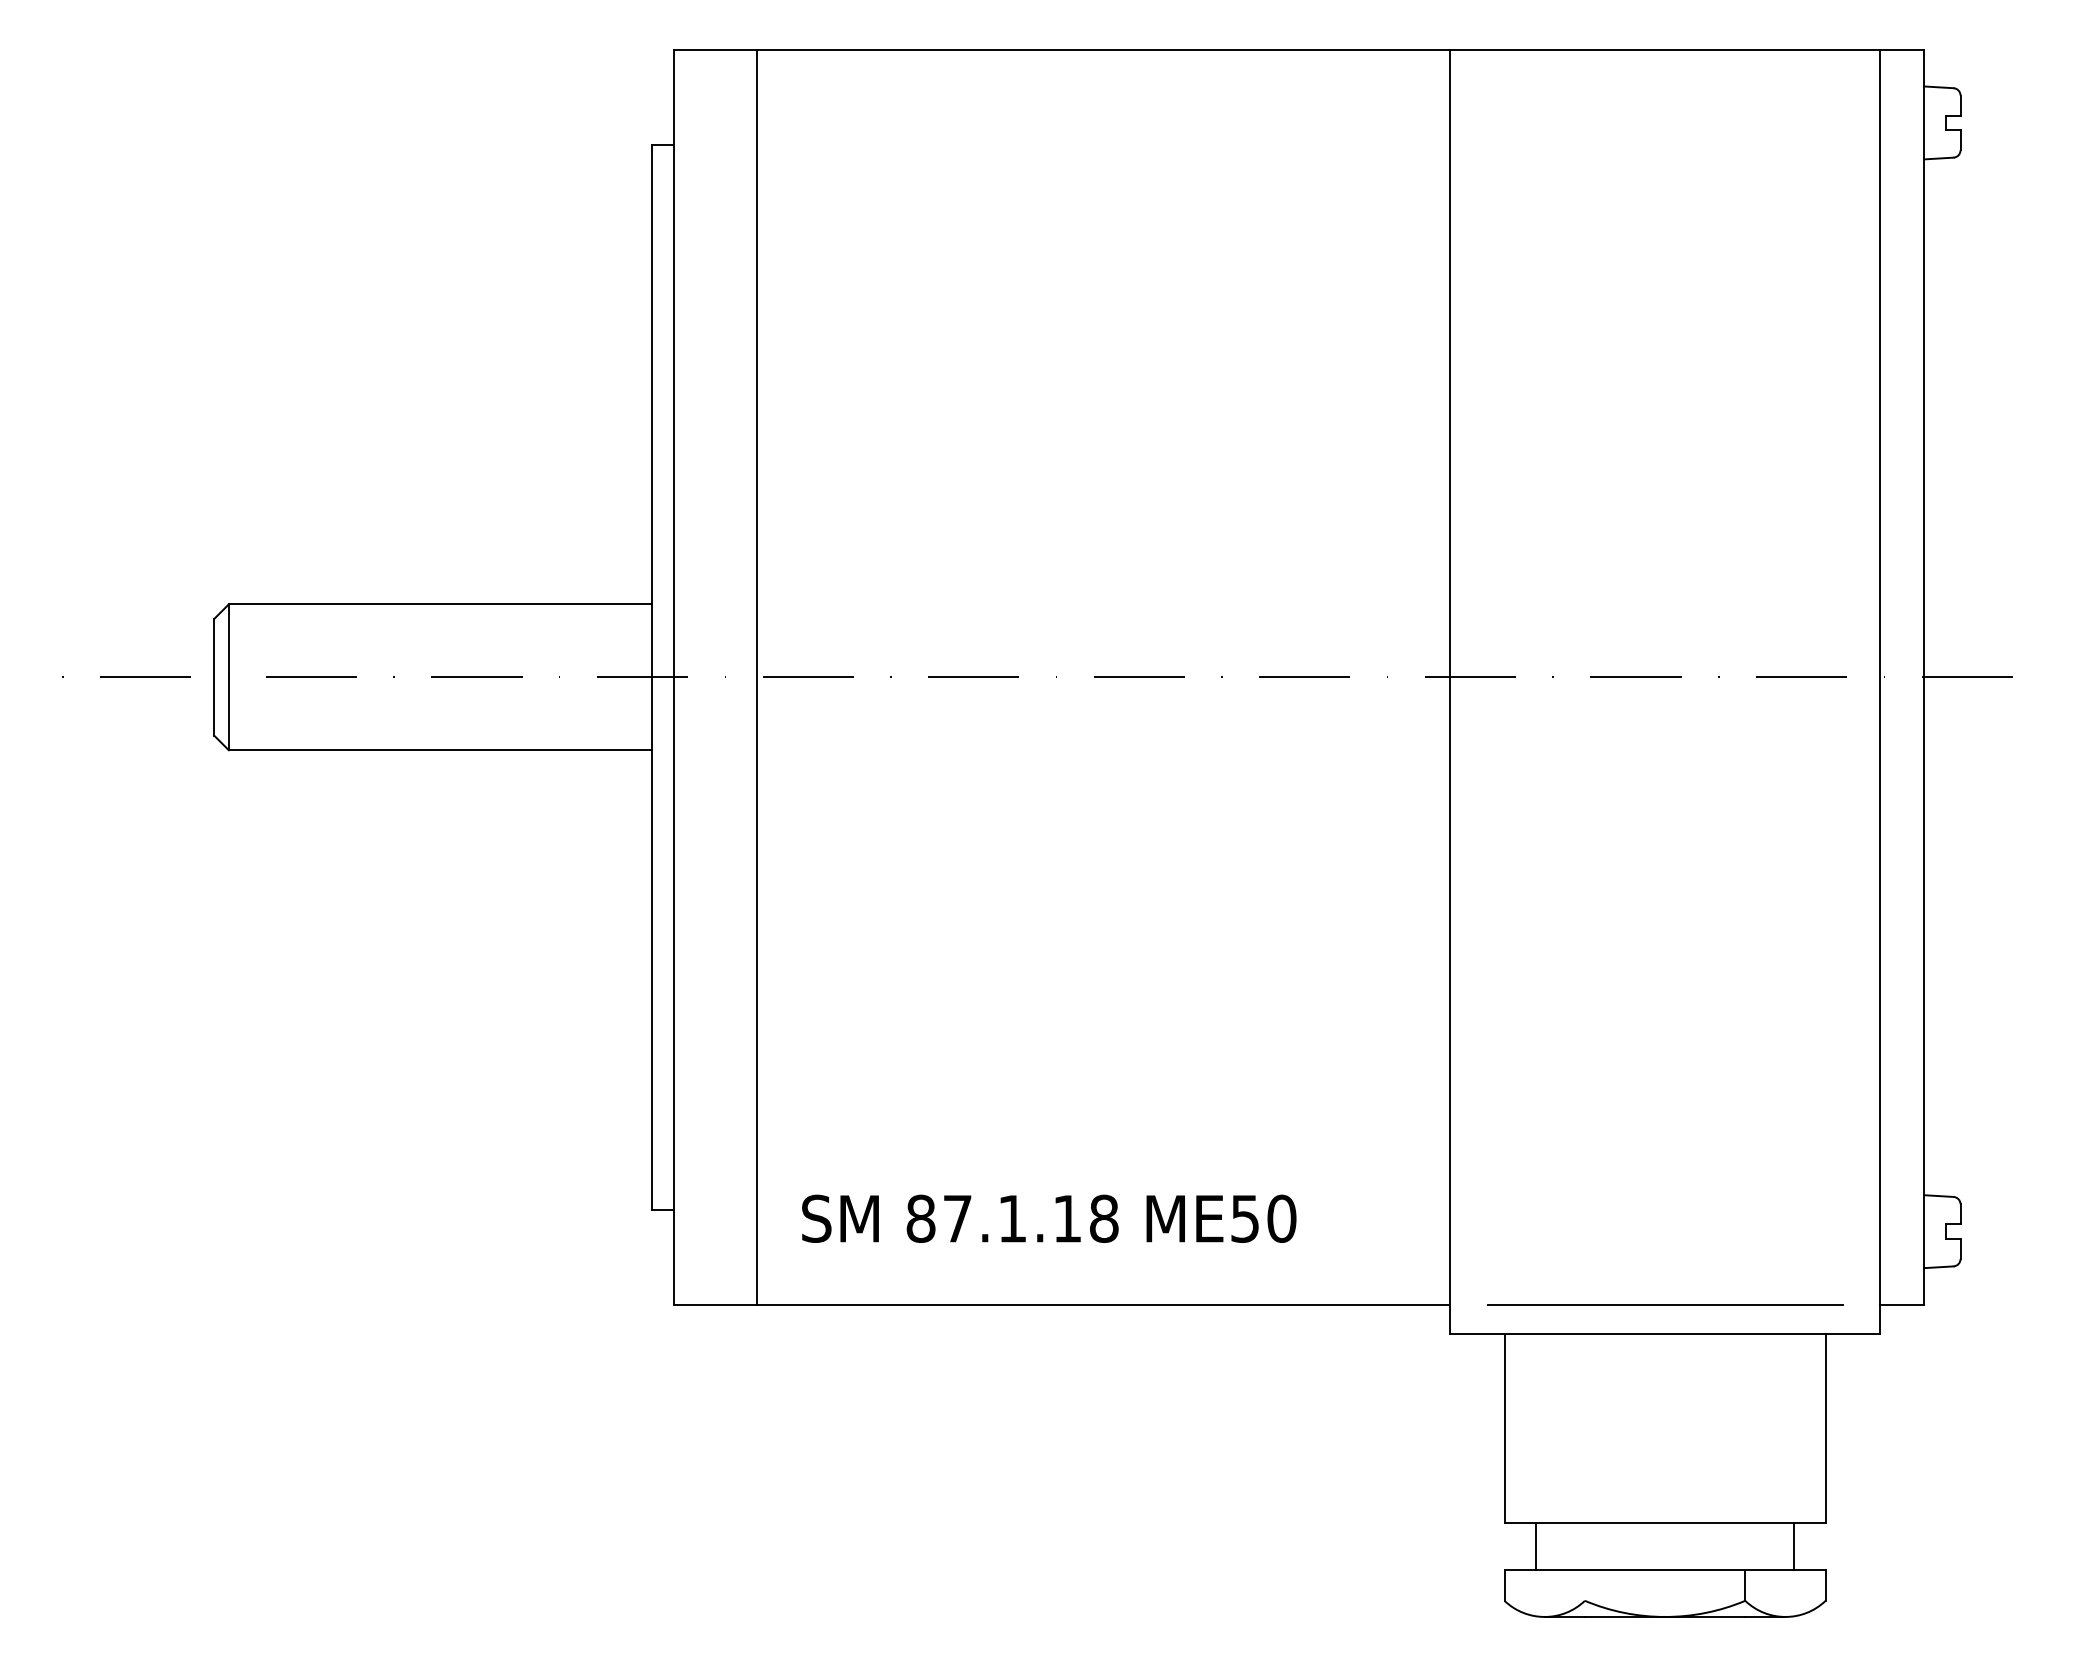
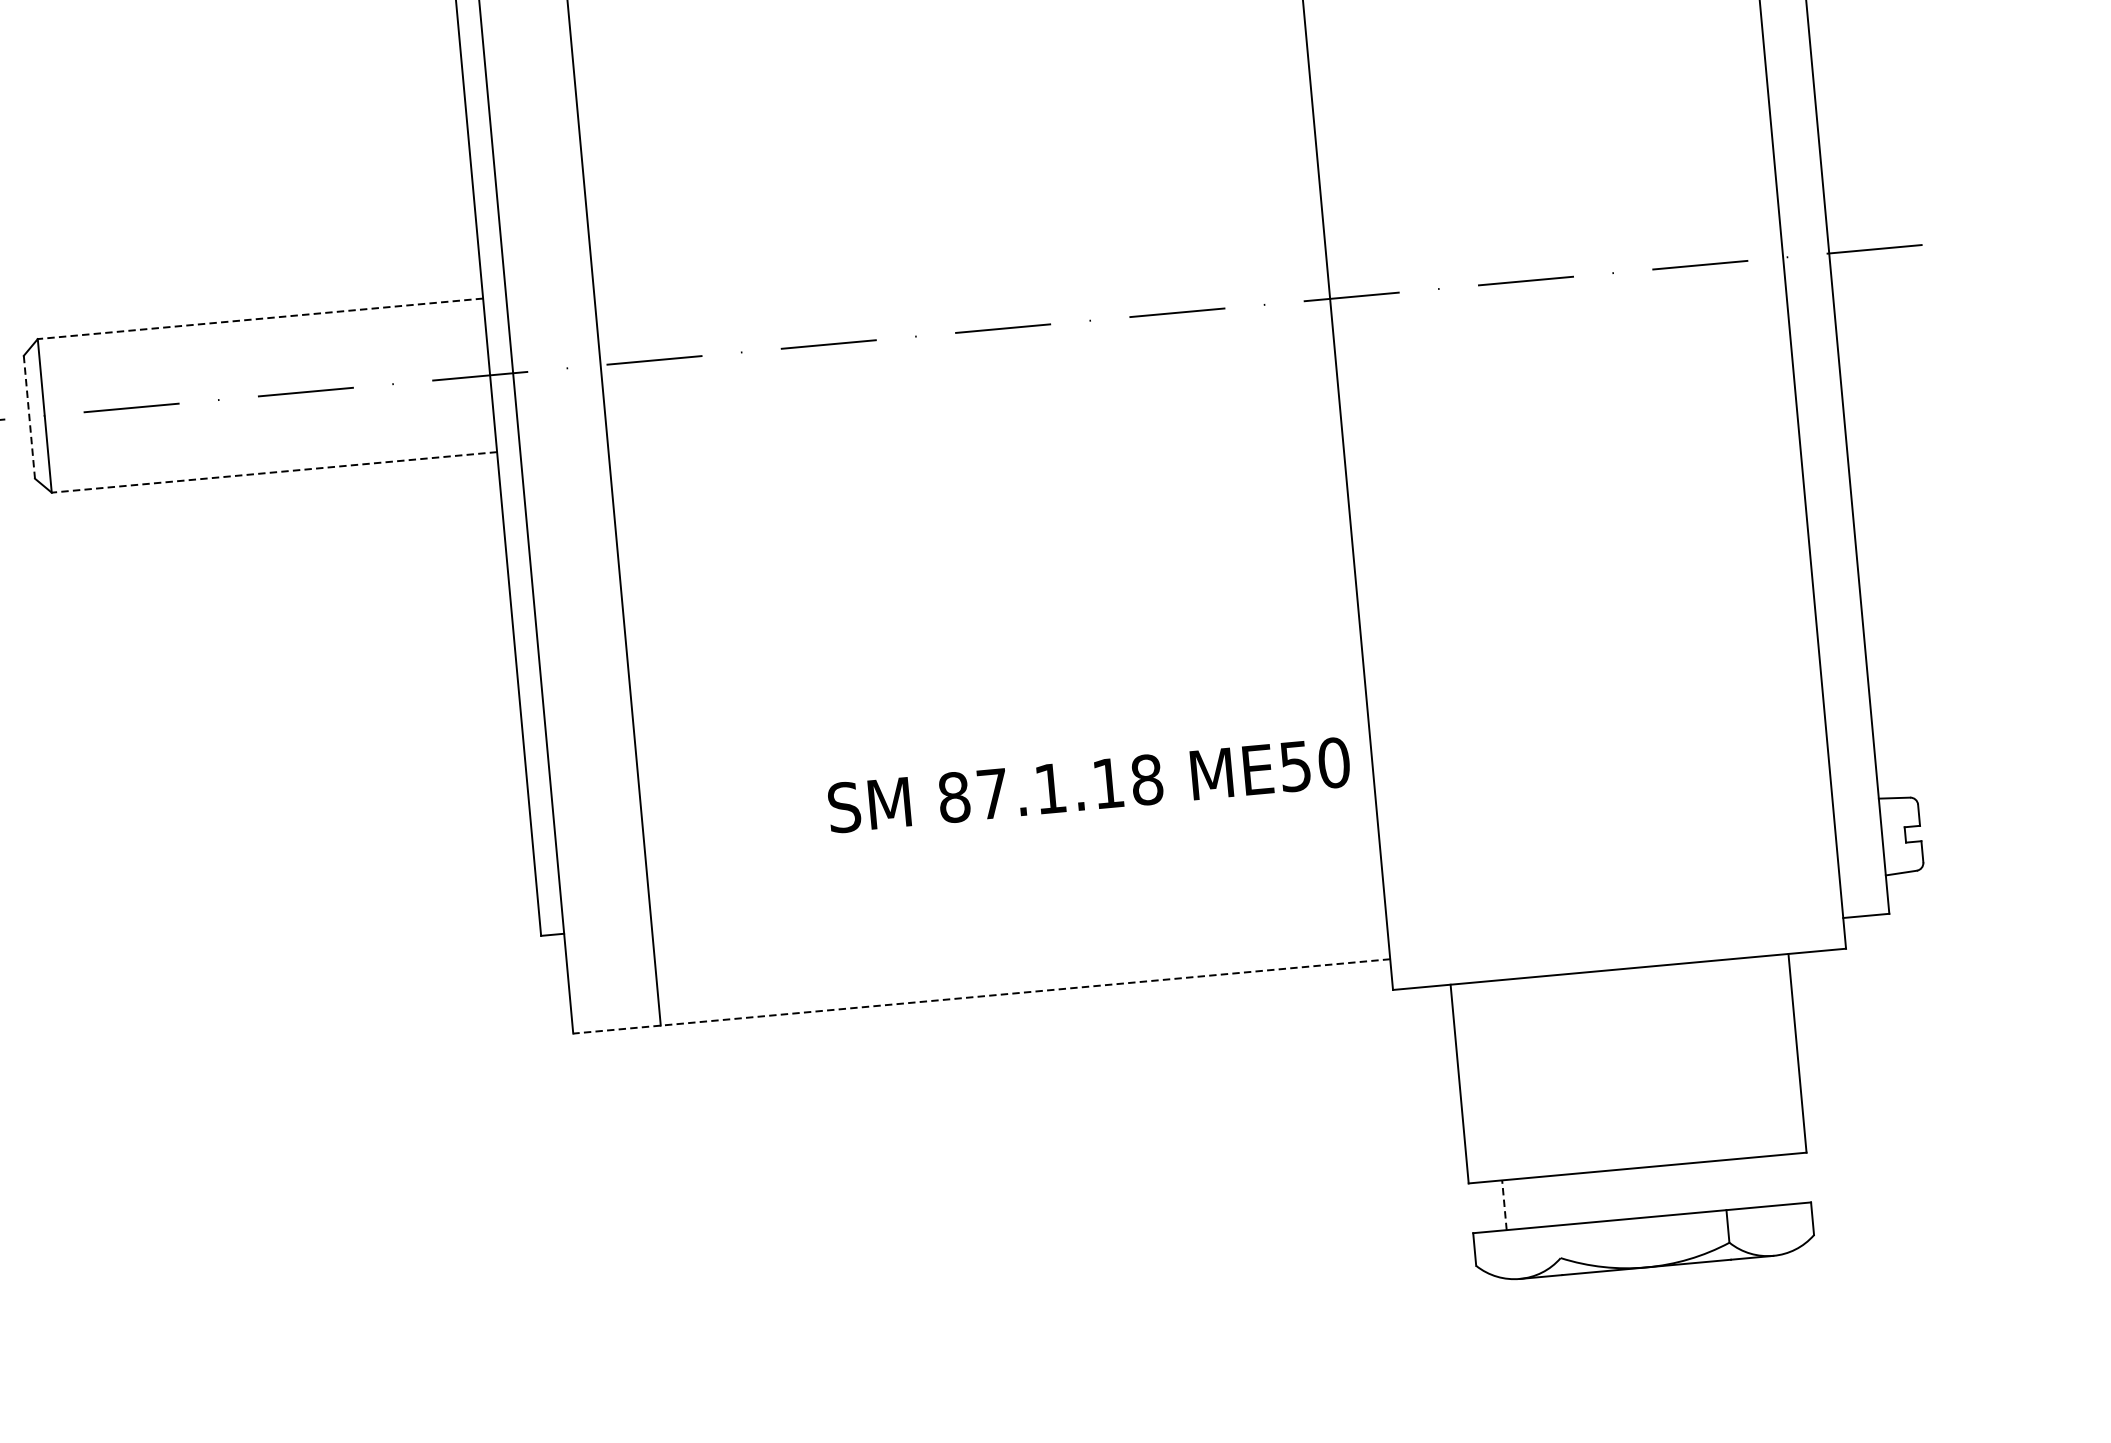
line: (440, 604) -> (260, 318), solid -> dashed
line: (214, 677) -> (29, 417), solid -> dashed
line: (440, 750) -> (274, 472), solid -> dashed
text: (1049, 1218) -> (1089, 784), moved
line: (1061, 1304) -> (981, 996), solid -> dashed
line: (1664, 1304) -> (1616, 938), removed
line: (1793, 1545) -> (1774, 1179), removed
line: (1536, 1546) -> (1504, 1205), solid -> dashed

